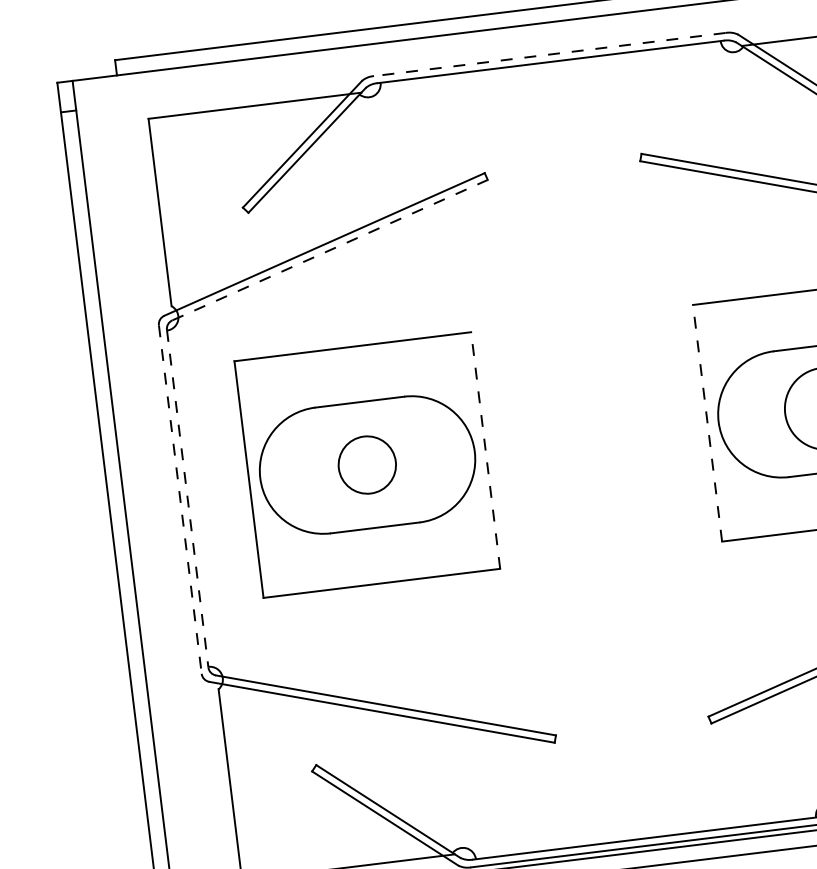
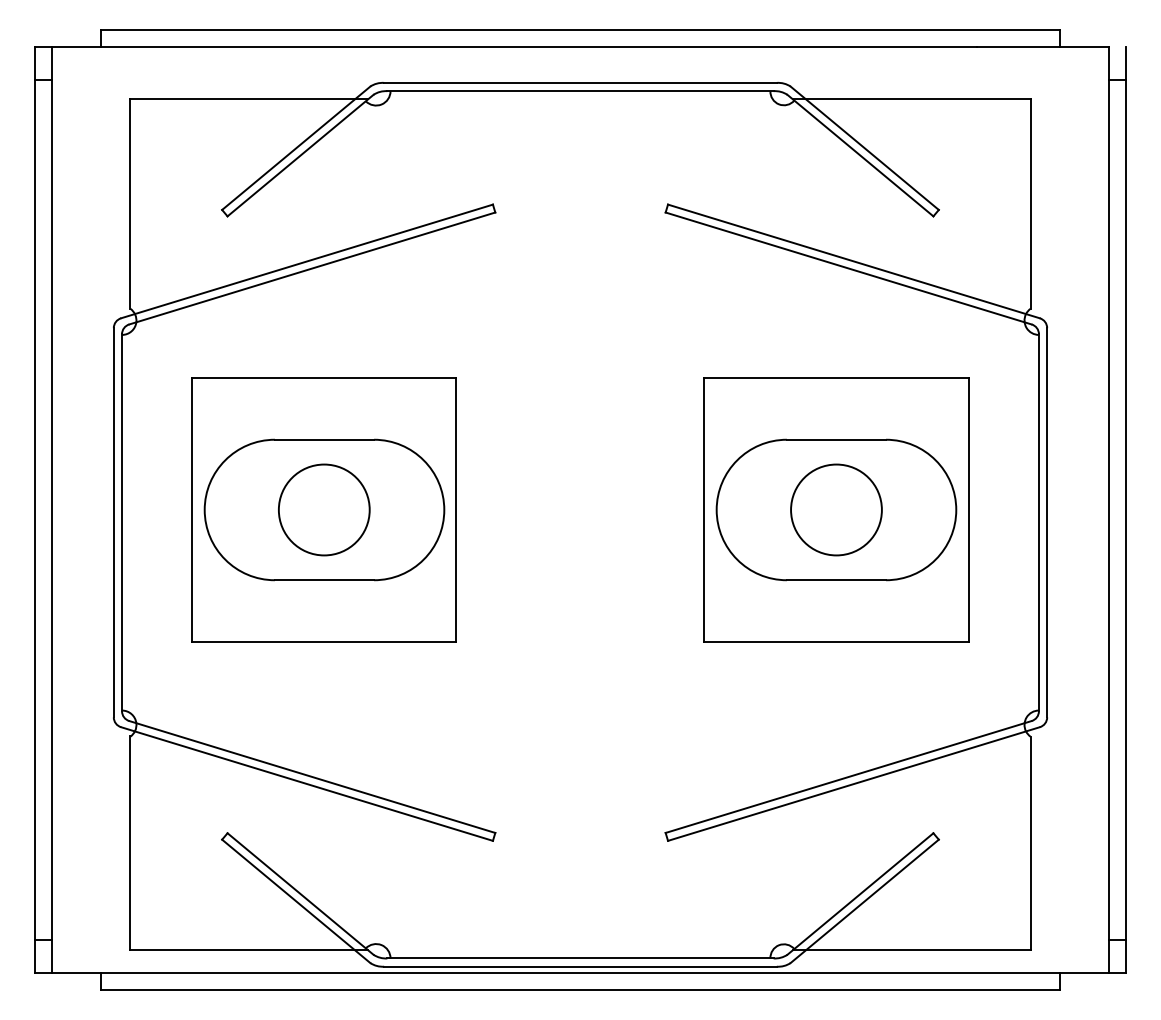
line: (549, 54) -> (580, 82), dashed -> solid
line: (330, 250) -> (312, 268), dashed -> solid
line: (707, 422) -> (704, 509), dashed -> solid
line: (485, 450) -> (456, 509), dashed -> solid
circle: (366, 464) -> (323, 509), size x1.43
line: (180, 499) -> (113, 522), dashed -> solid
line: (188, 499) -> (122, 523), dashed -> solid

